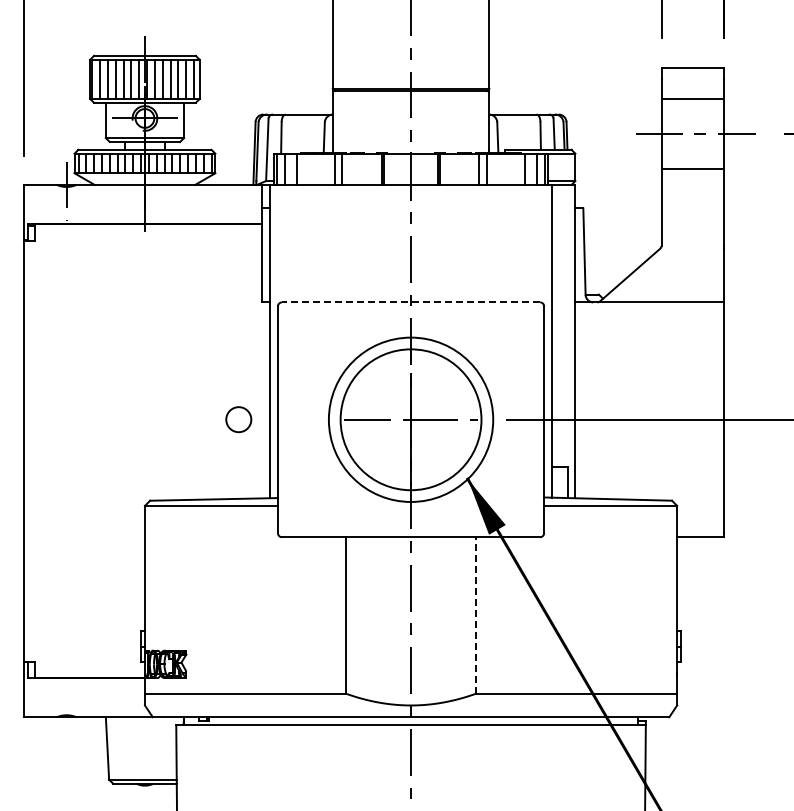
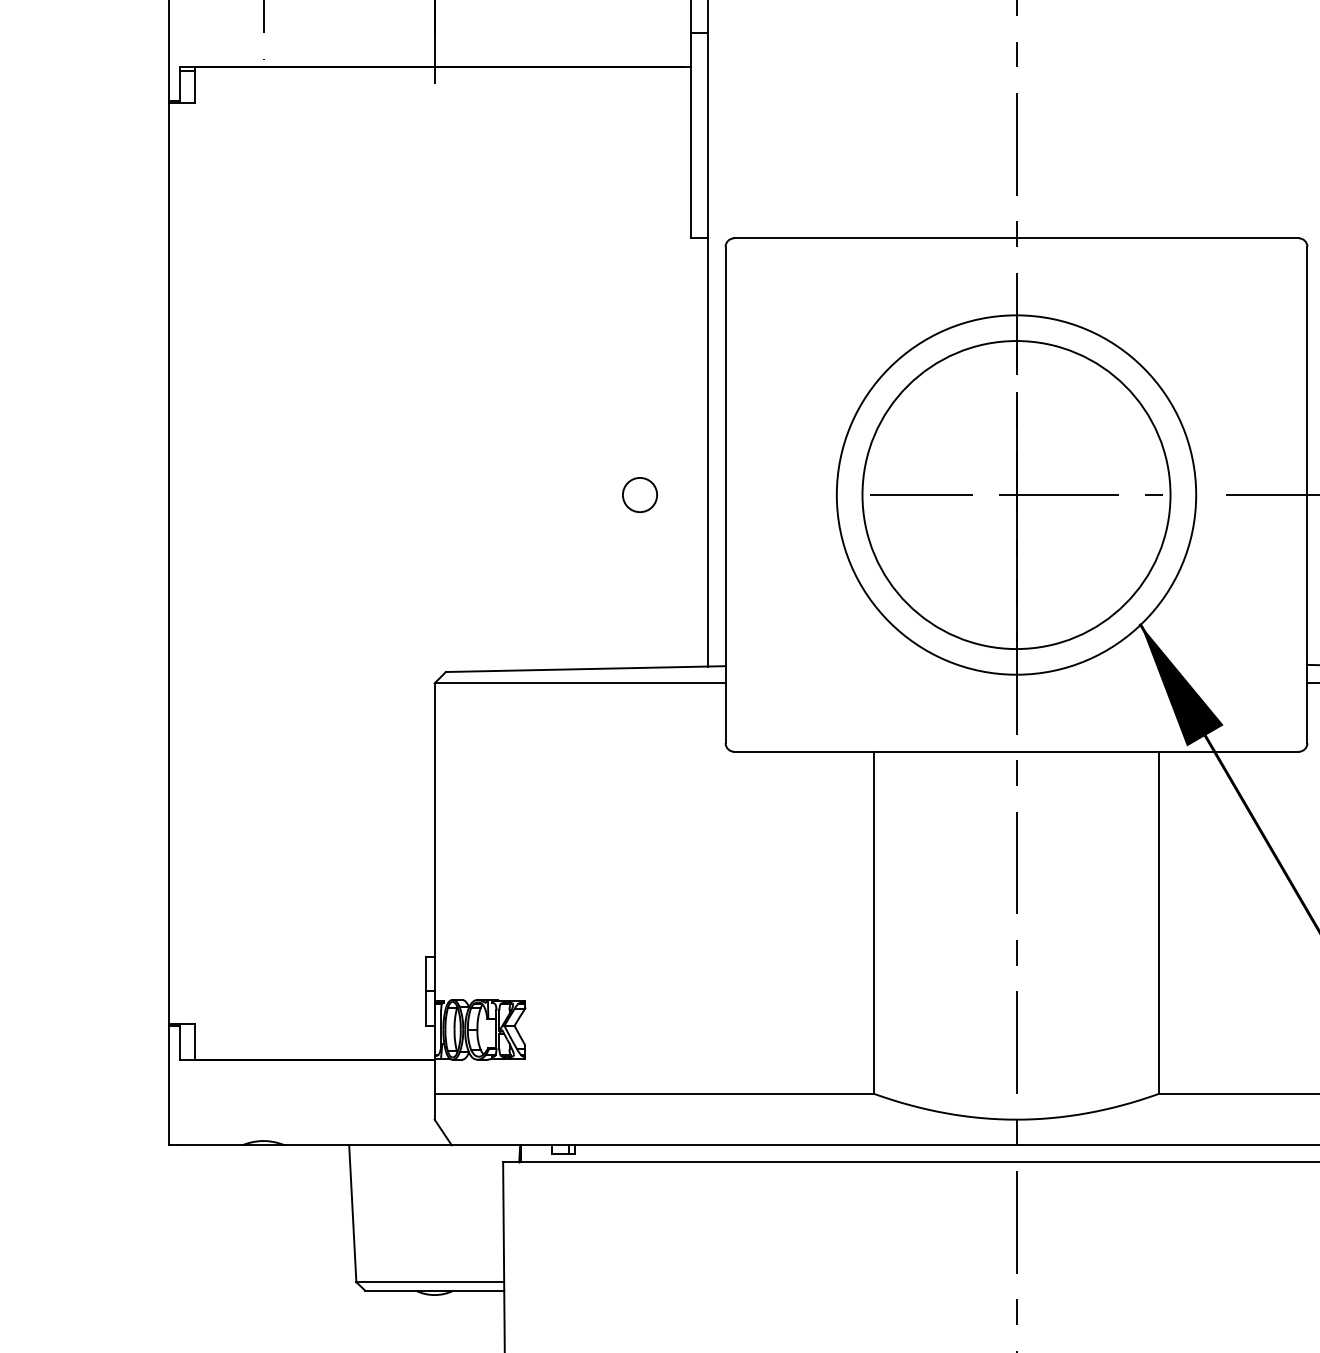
line: (410, 302) -> (1015, 238), dashed -> solid
circle: (238, 419) -> (639, 494), size x0.62
line: (476, 614) -> (1159, 920), dashed -> solid

